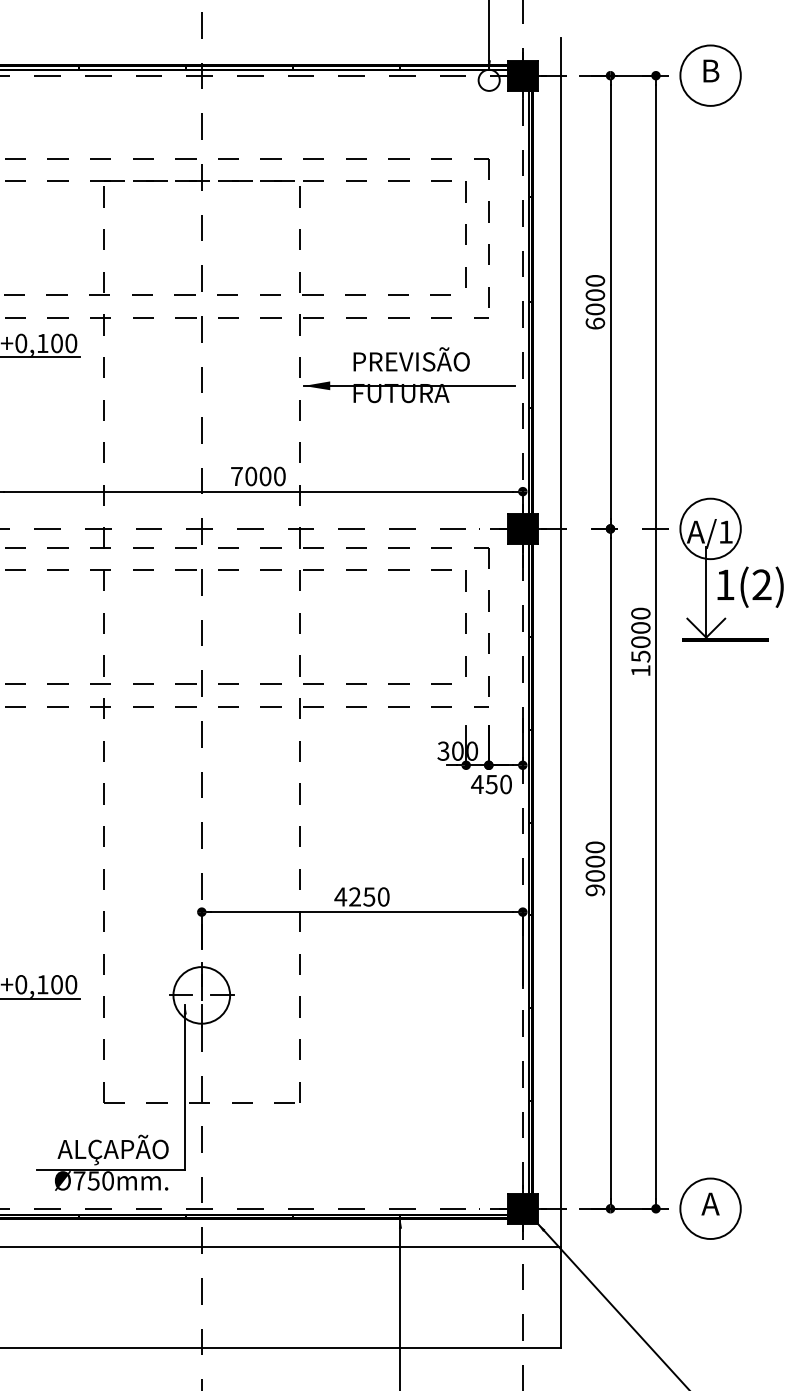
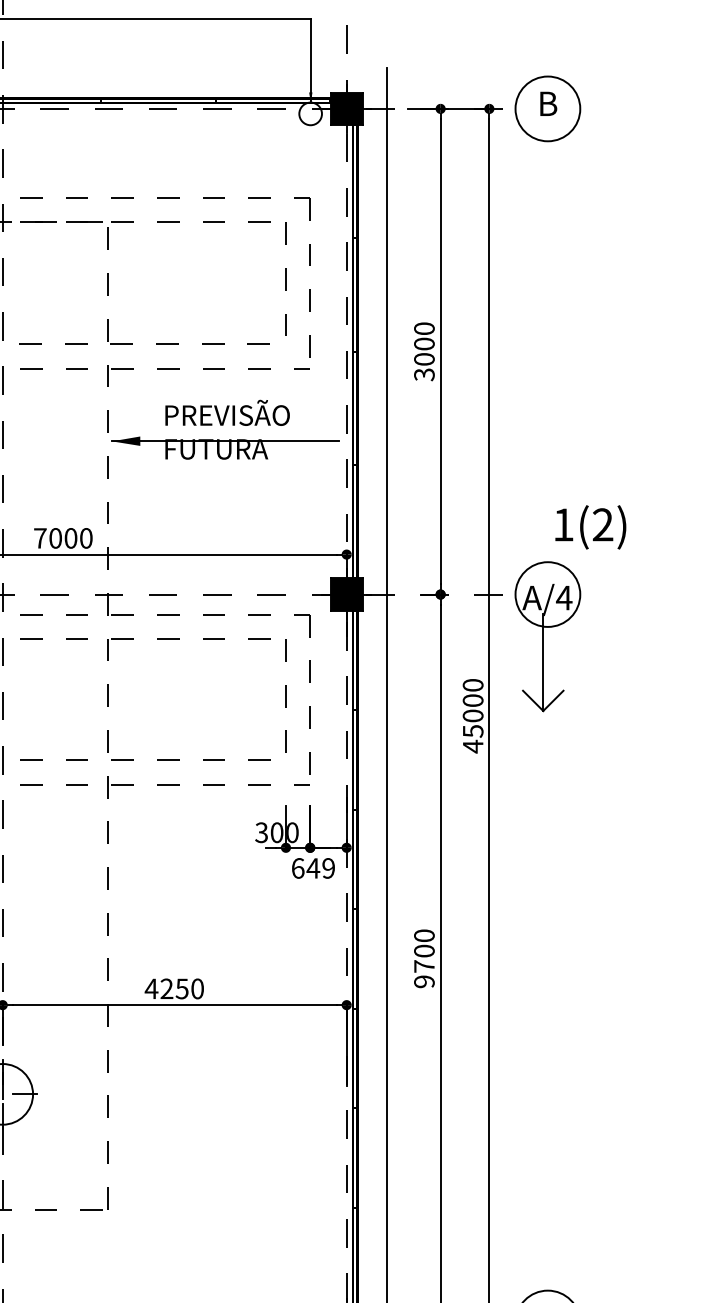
text: (595, 323) -> (424, 374), 6000 -> 3000
text: (725, 531) -> (563, 597), /1 -> /4
text: (750, 586) -> (590, 526), moved
fill: (725, 639) -> (563, 713), removed
text: (640, 670) -> (472, 746), 15000 -> 45000
text: (491, 784) -> (313, 868), 450 -> 649
text: (595, 875) -> (424, 965), 9000 -> 9700

